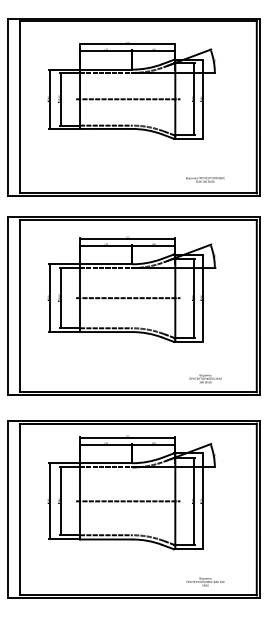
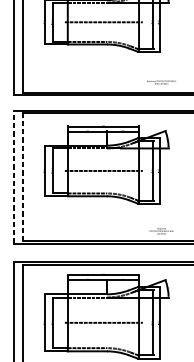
line: (8, 306) -> (14, 177), solid -> dashed
line: (20, 306) -> (23, 177), solid -> dashed

